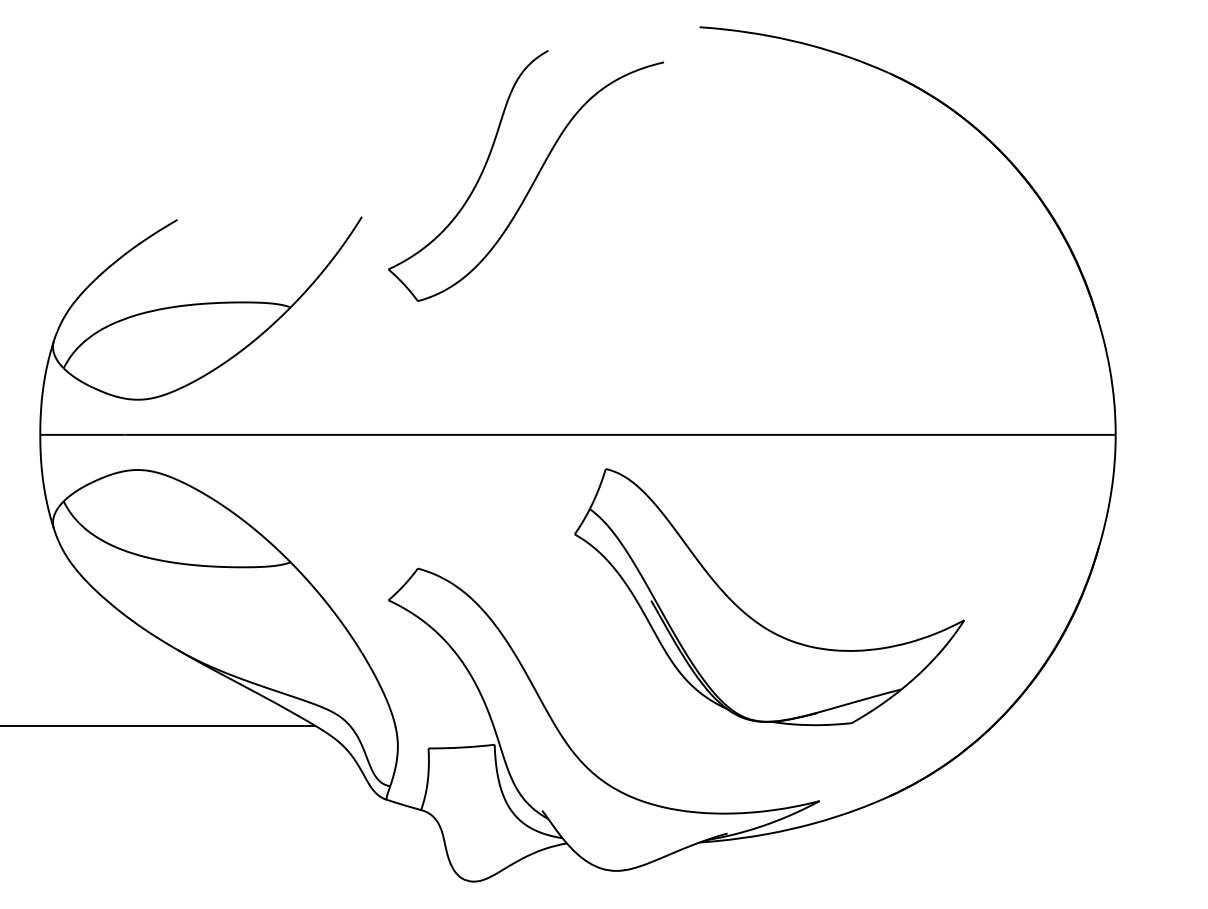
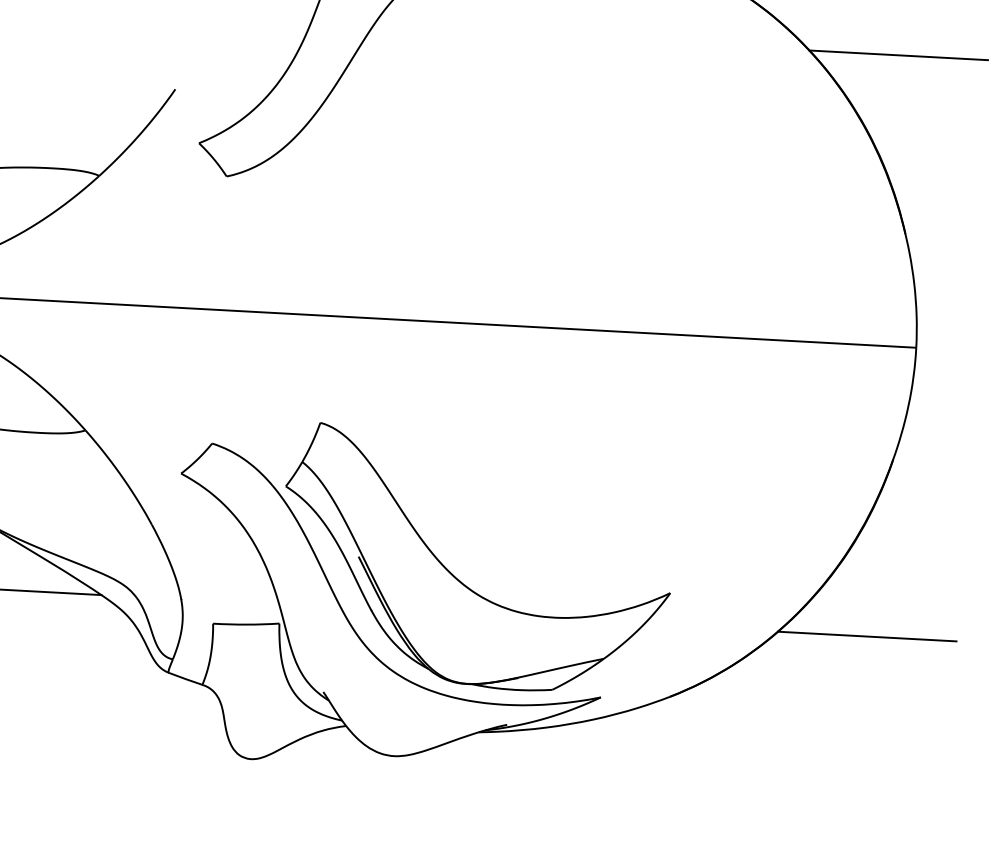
line: (1082, 143) -> (898, 55), added
part: (753, 618) -> (459, 580), moved
line: (1082, 725) -> (867, 636), added

